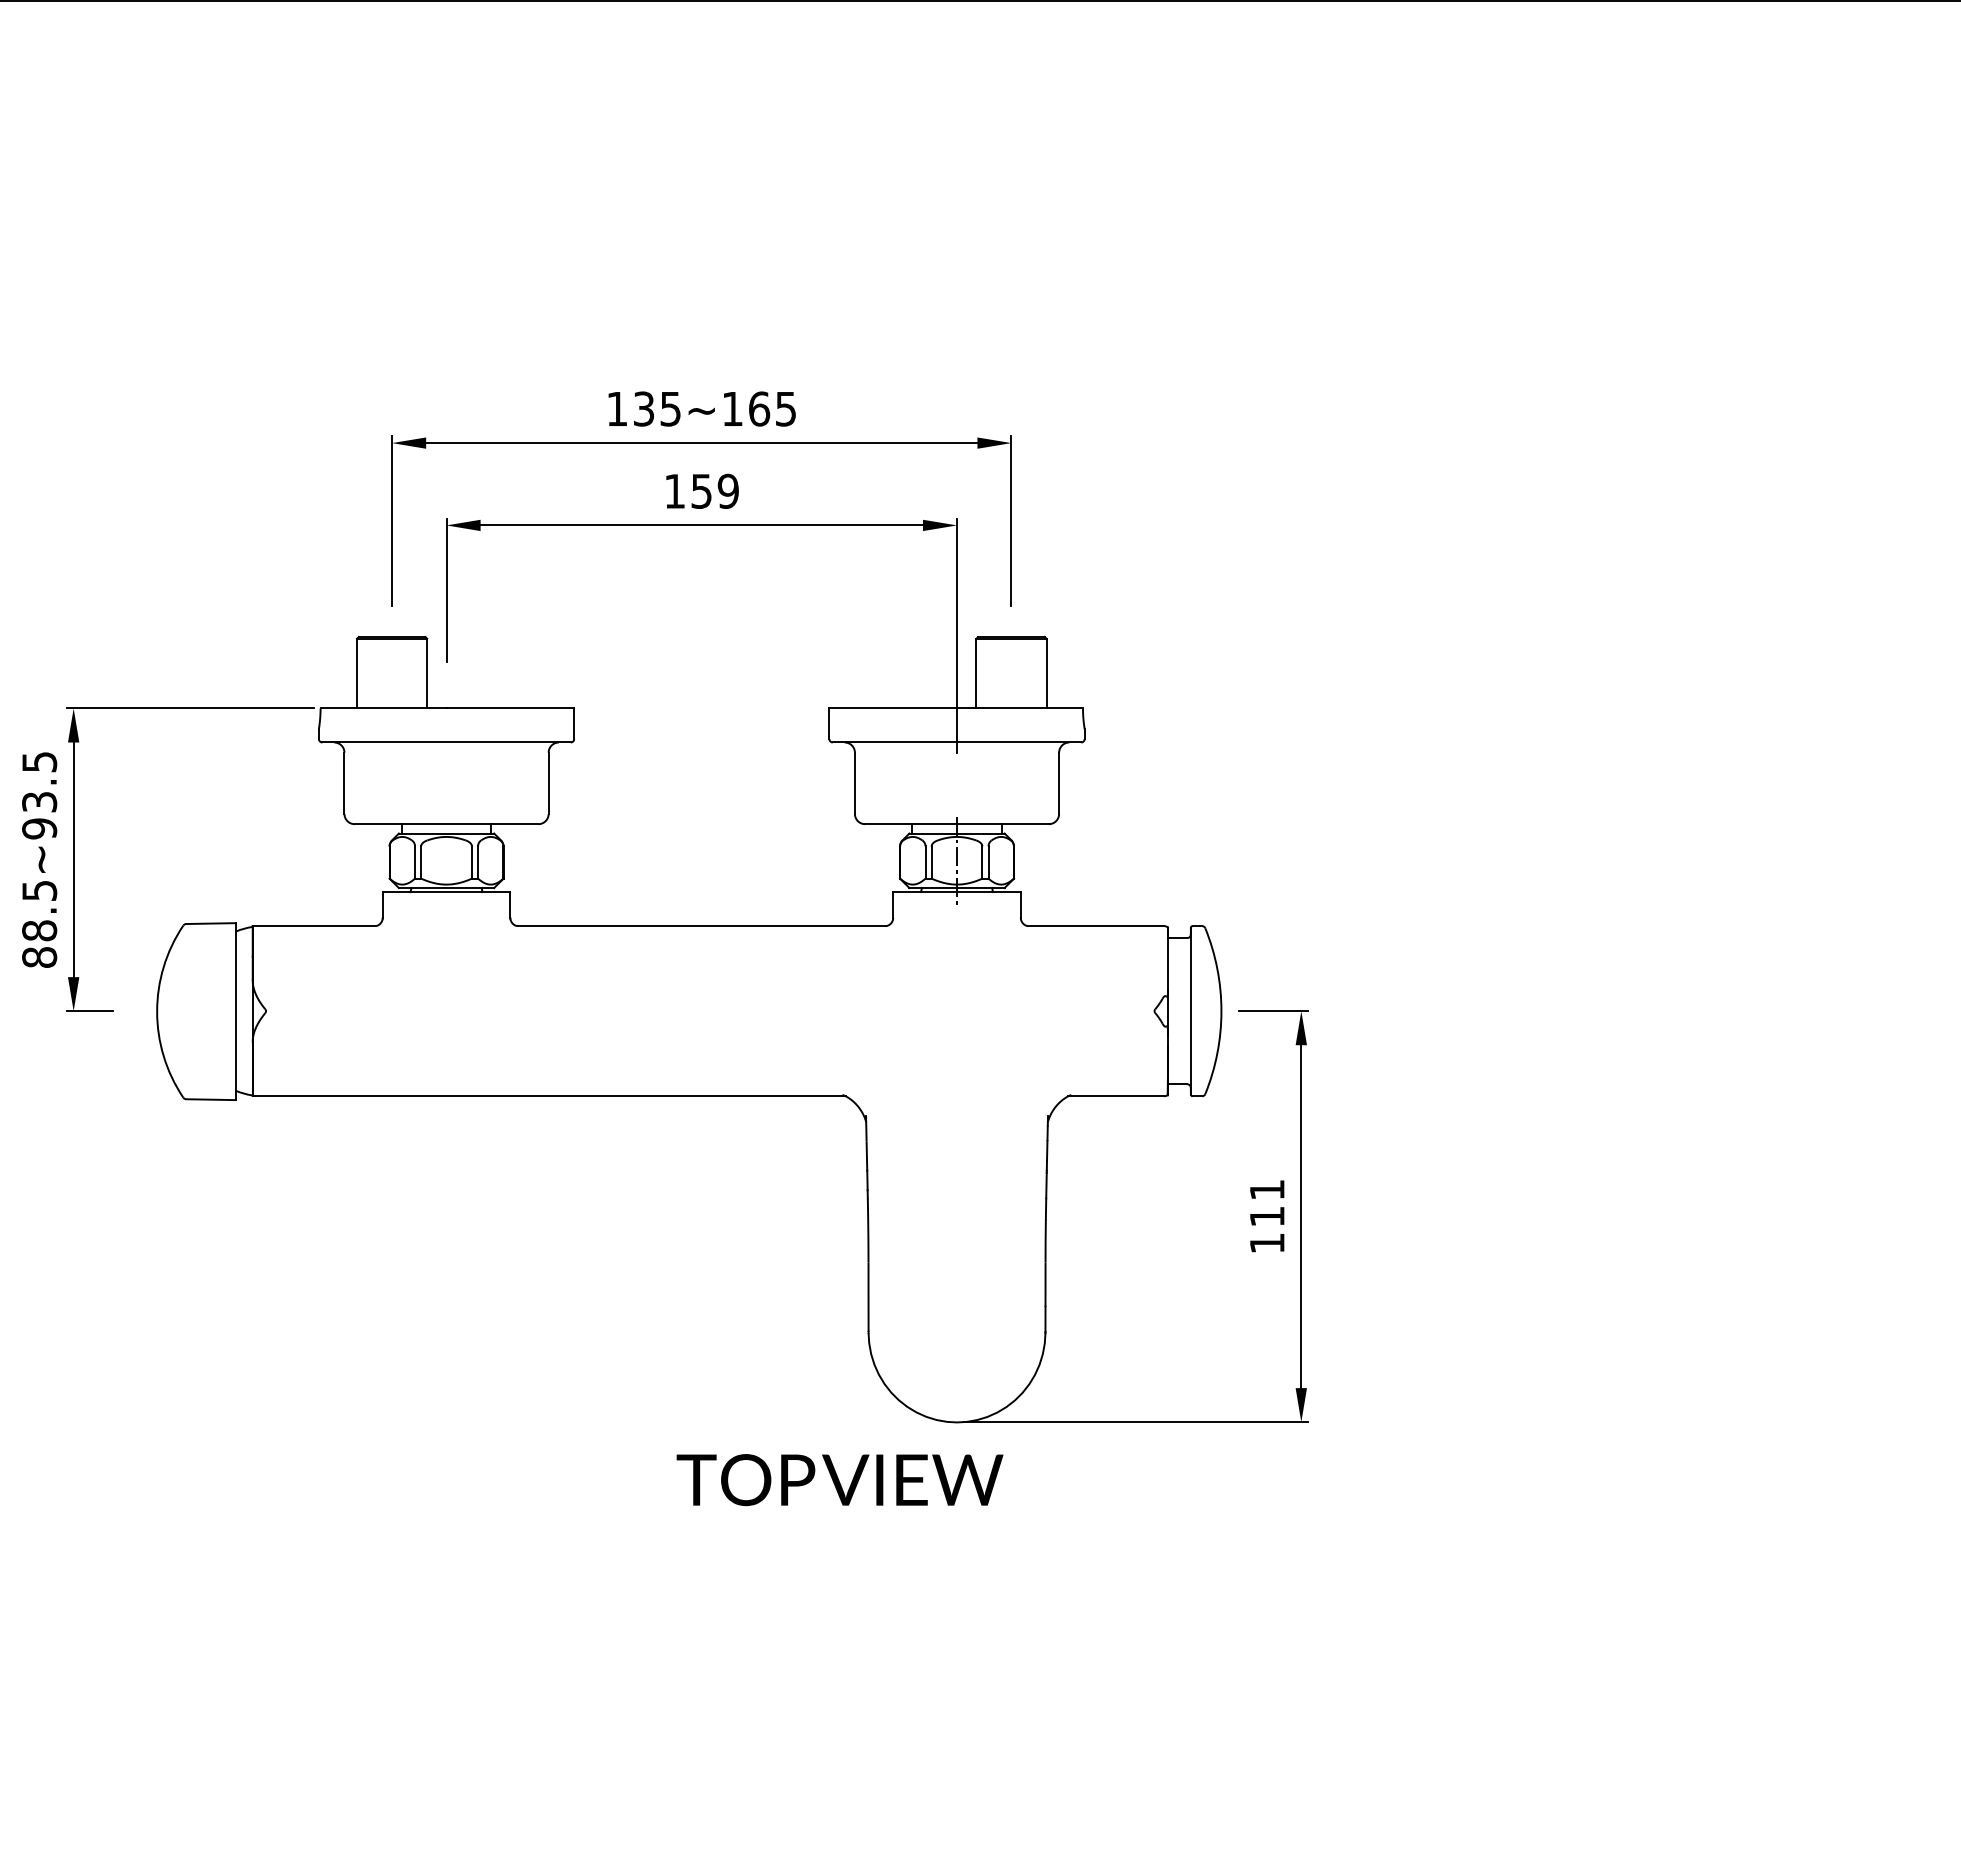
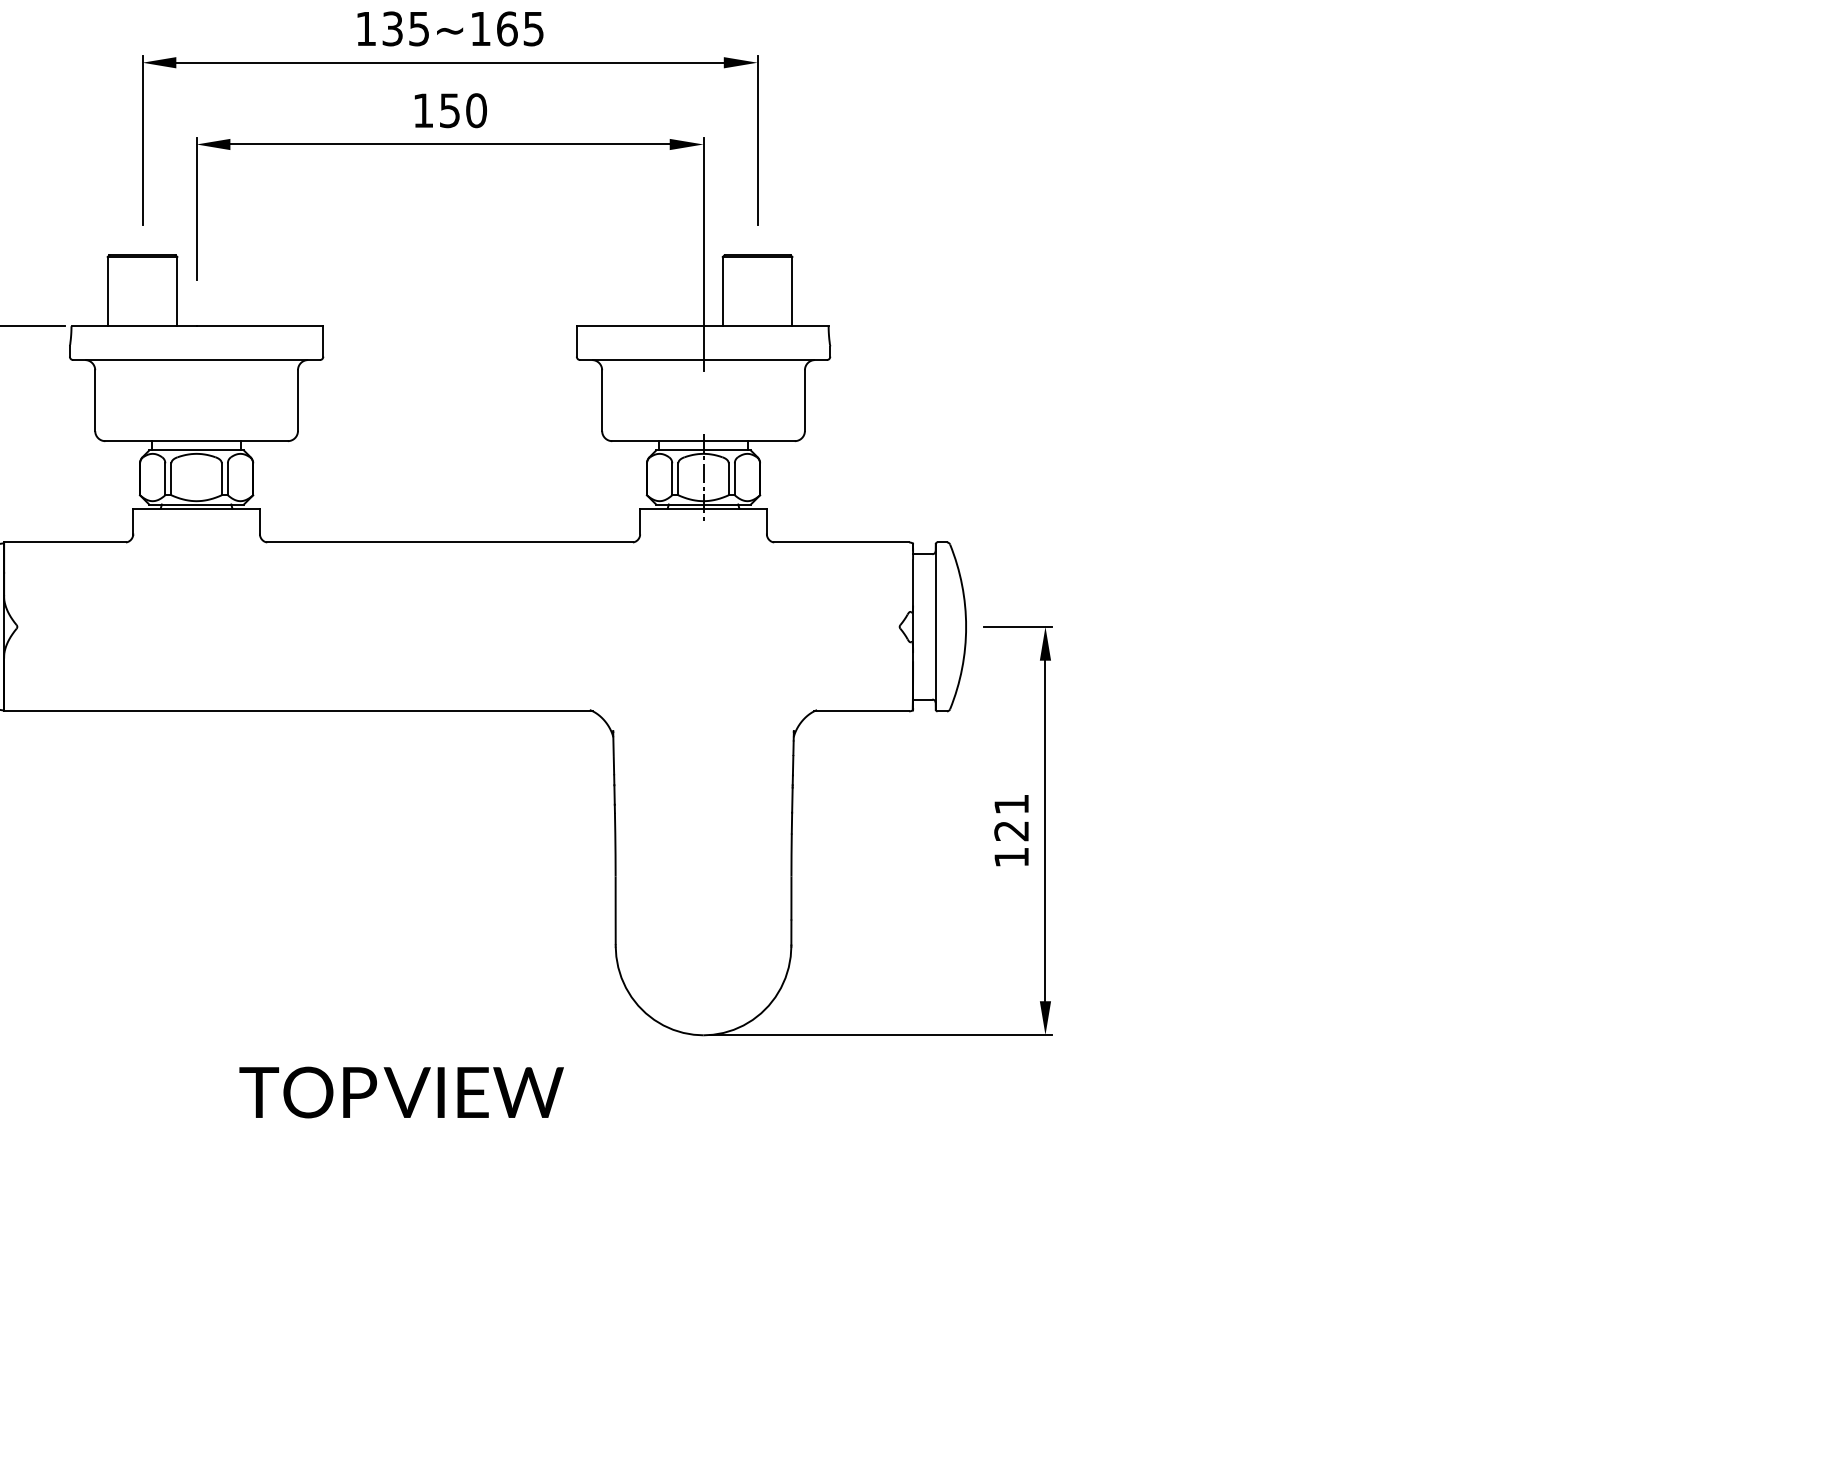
text: (727, 491) -> (475, 110), 159 -> 150
text: (1266, 1216) -> (1010, 830), 111 -> 121
text: (839, 1480) -> (401, 1092), moved

